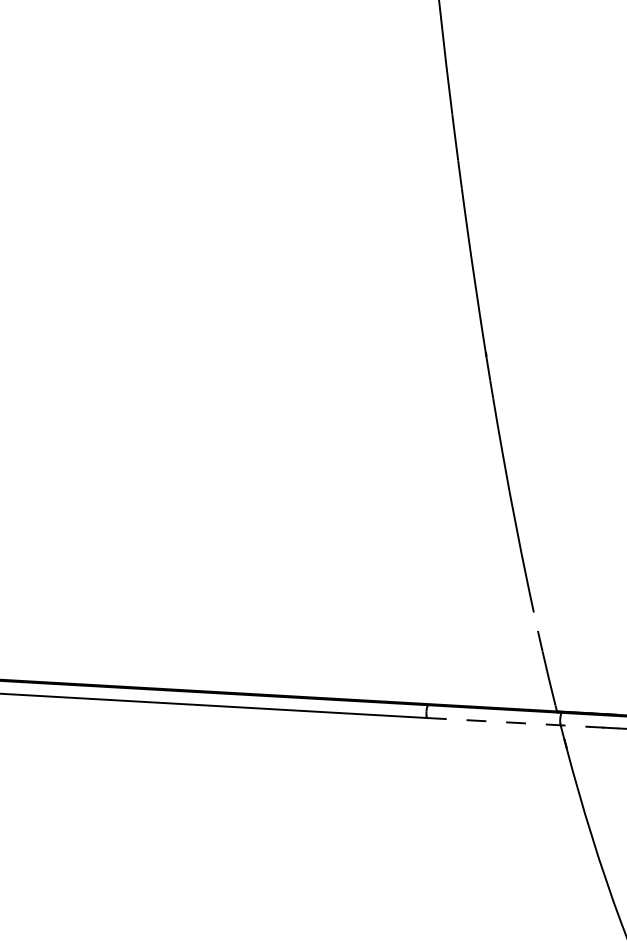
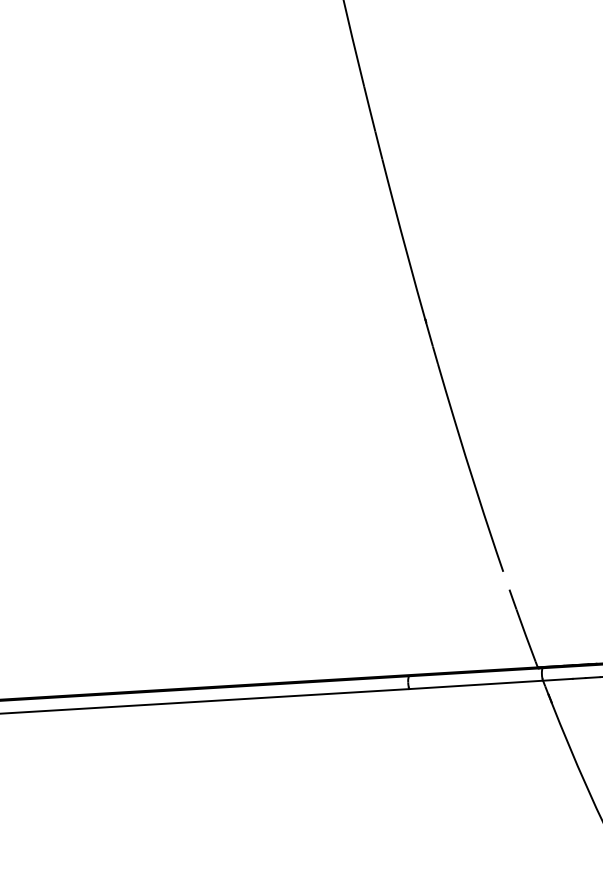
line: (508, 722) -> (490, 684), dashed -> solid

